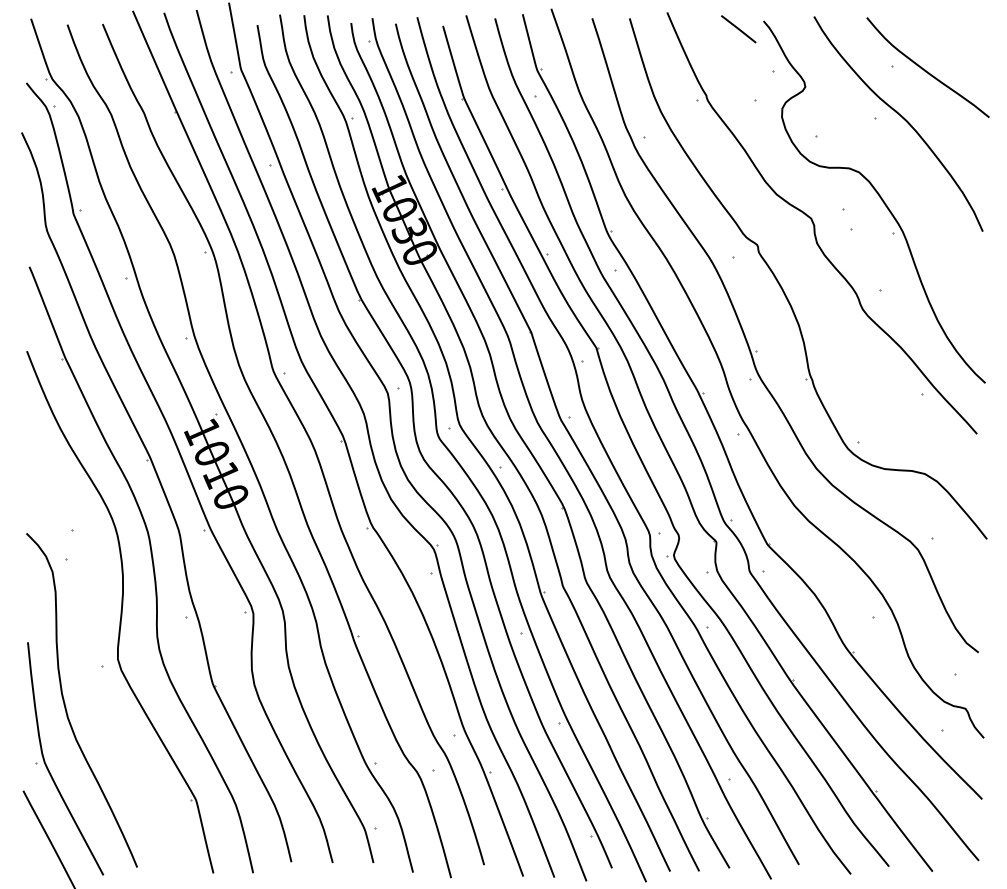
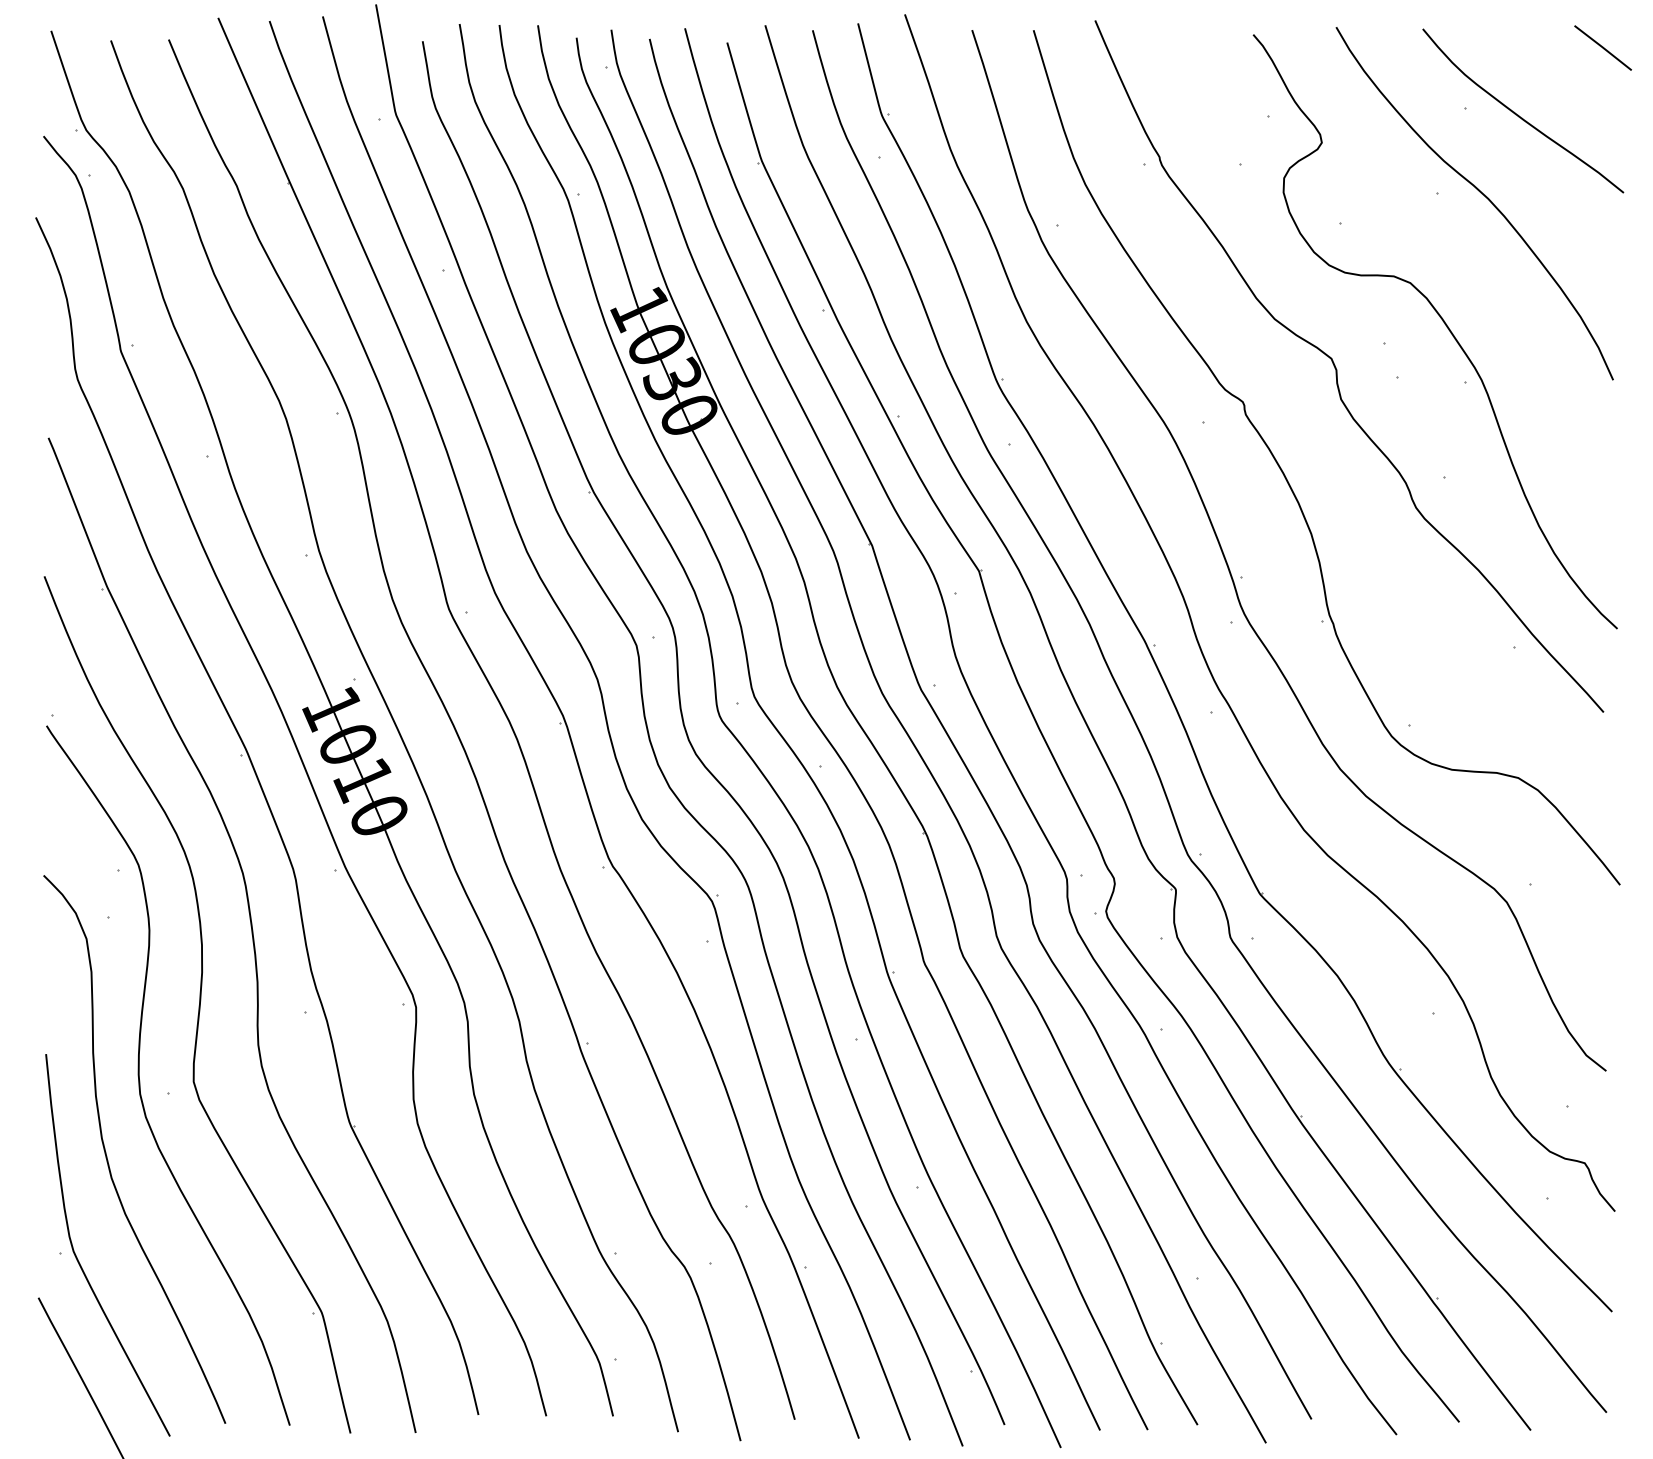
line: (738, 29) -> (1602, 48), moved
part: (85, 651) -> (140, 1069), added

